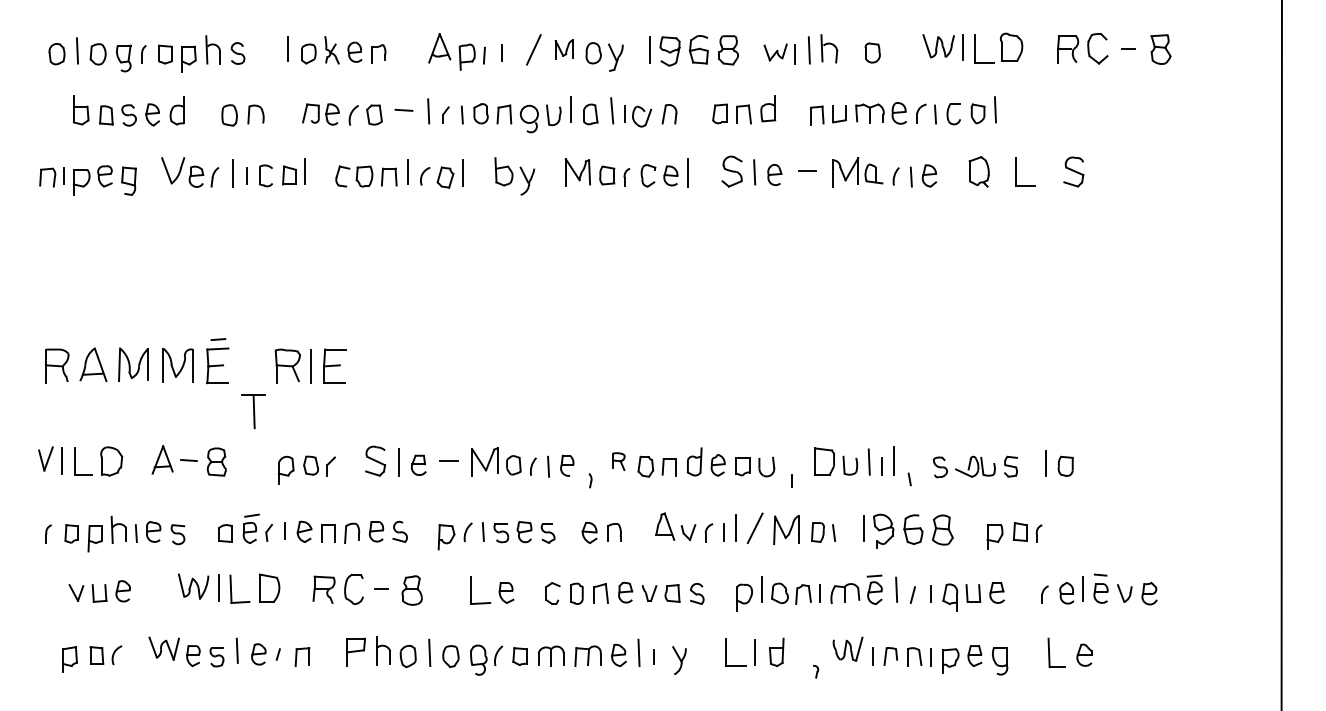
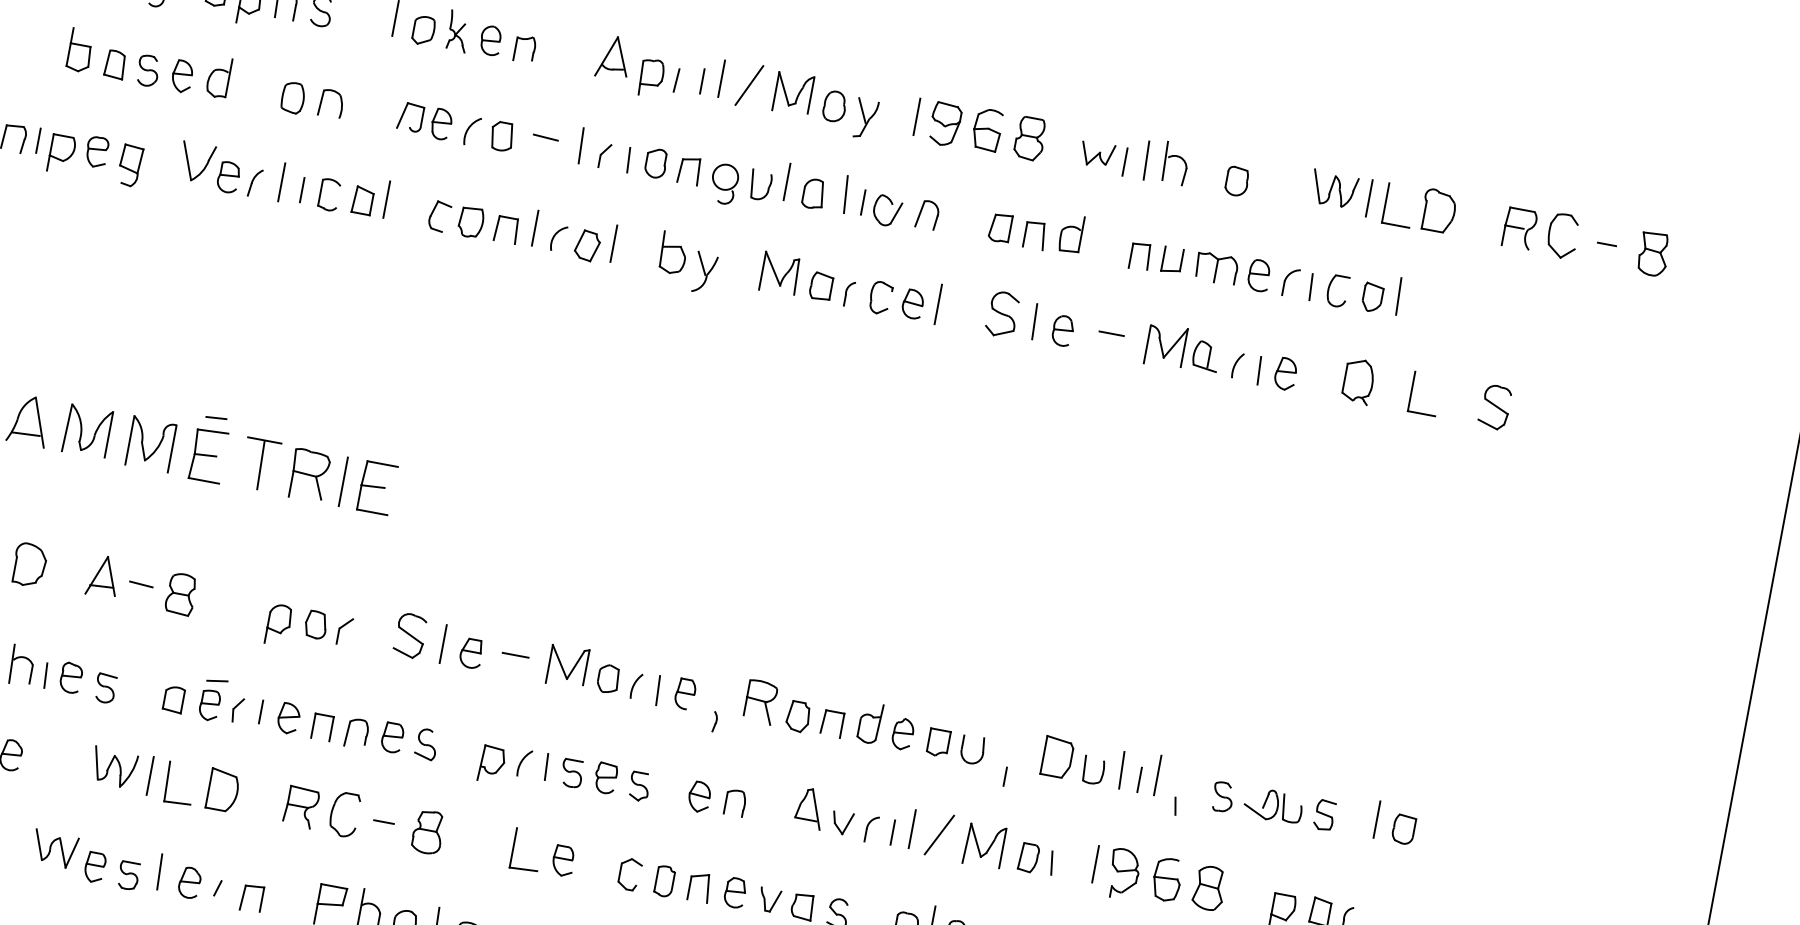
line: (514, 48) -> (721, 78), added
part: (563, 49) -> (792, 92), size x1.43
part: (253, 411) -> (260, 464), moved
part: (618, 461) -> (760, 701), size x1.67

